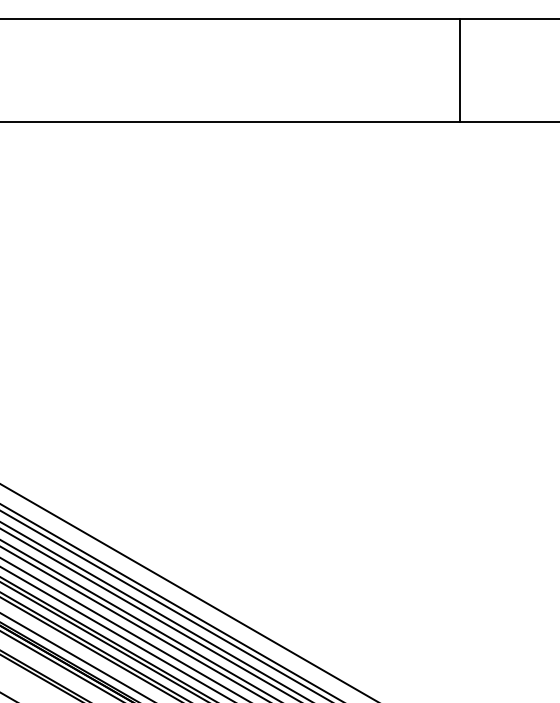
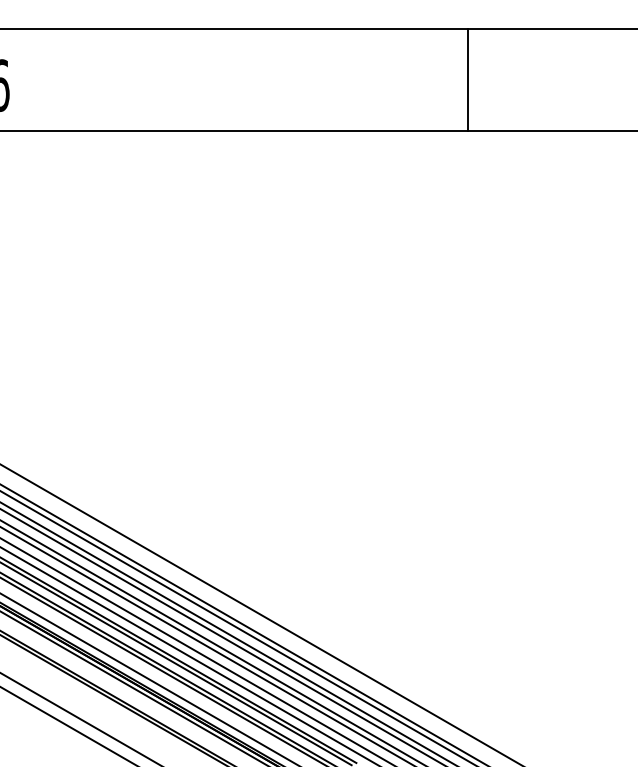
line: (460, 70) -> (467, 79), moved

